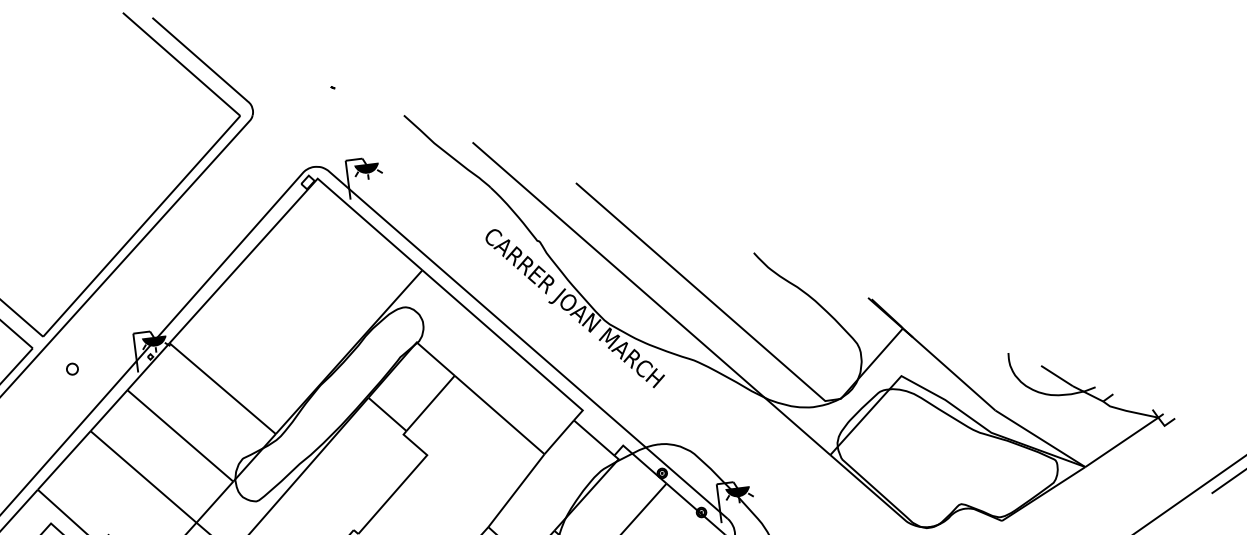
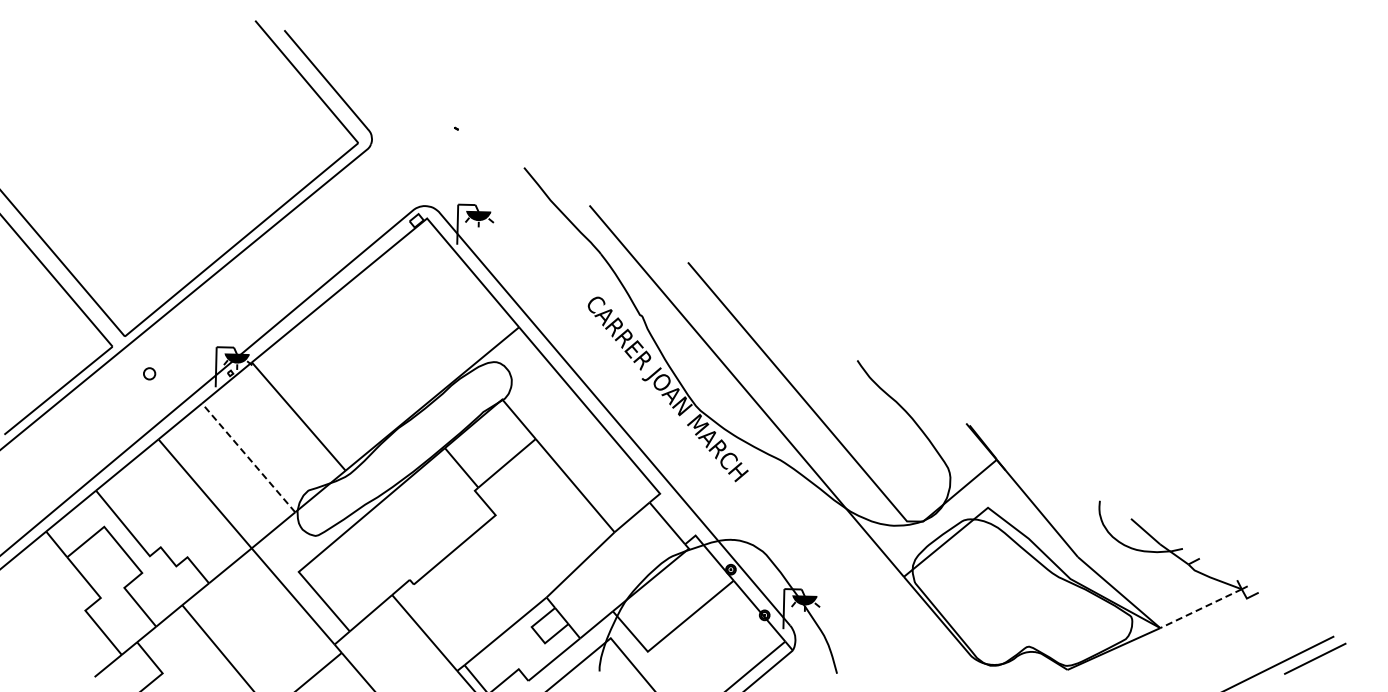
line: (180, 435) -> (248, 457), solid -> dashed
line: (1121, 442) -> (1200, 608), solid -> dashed

